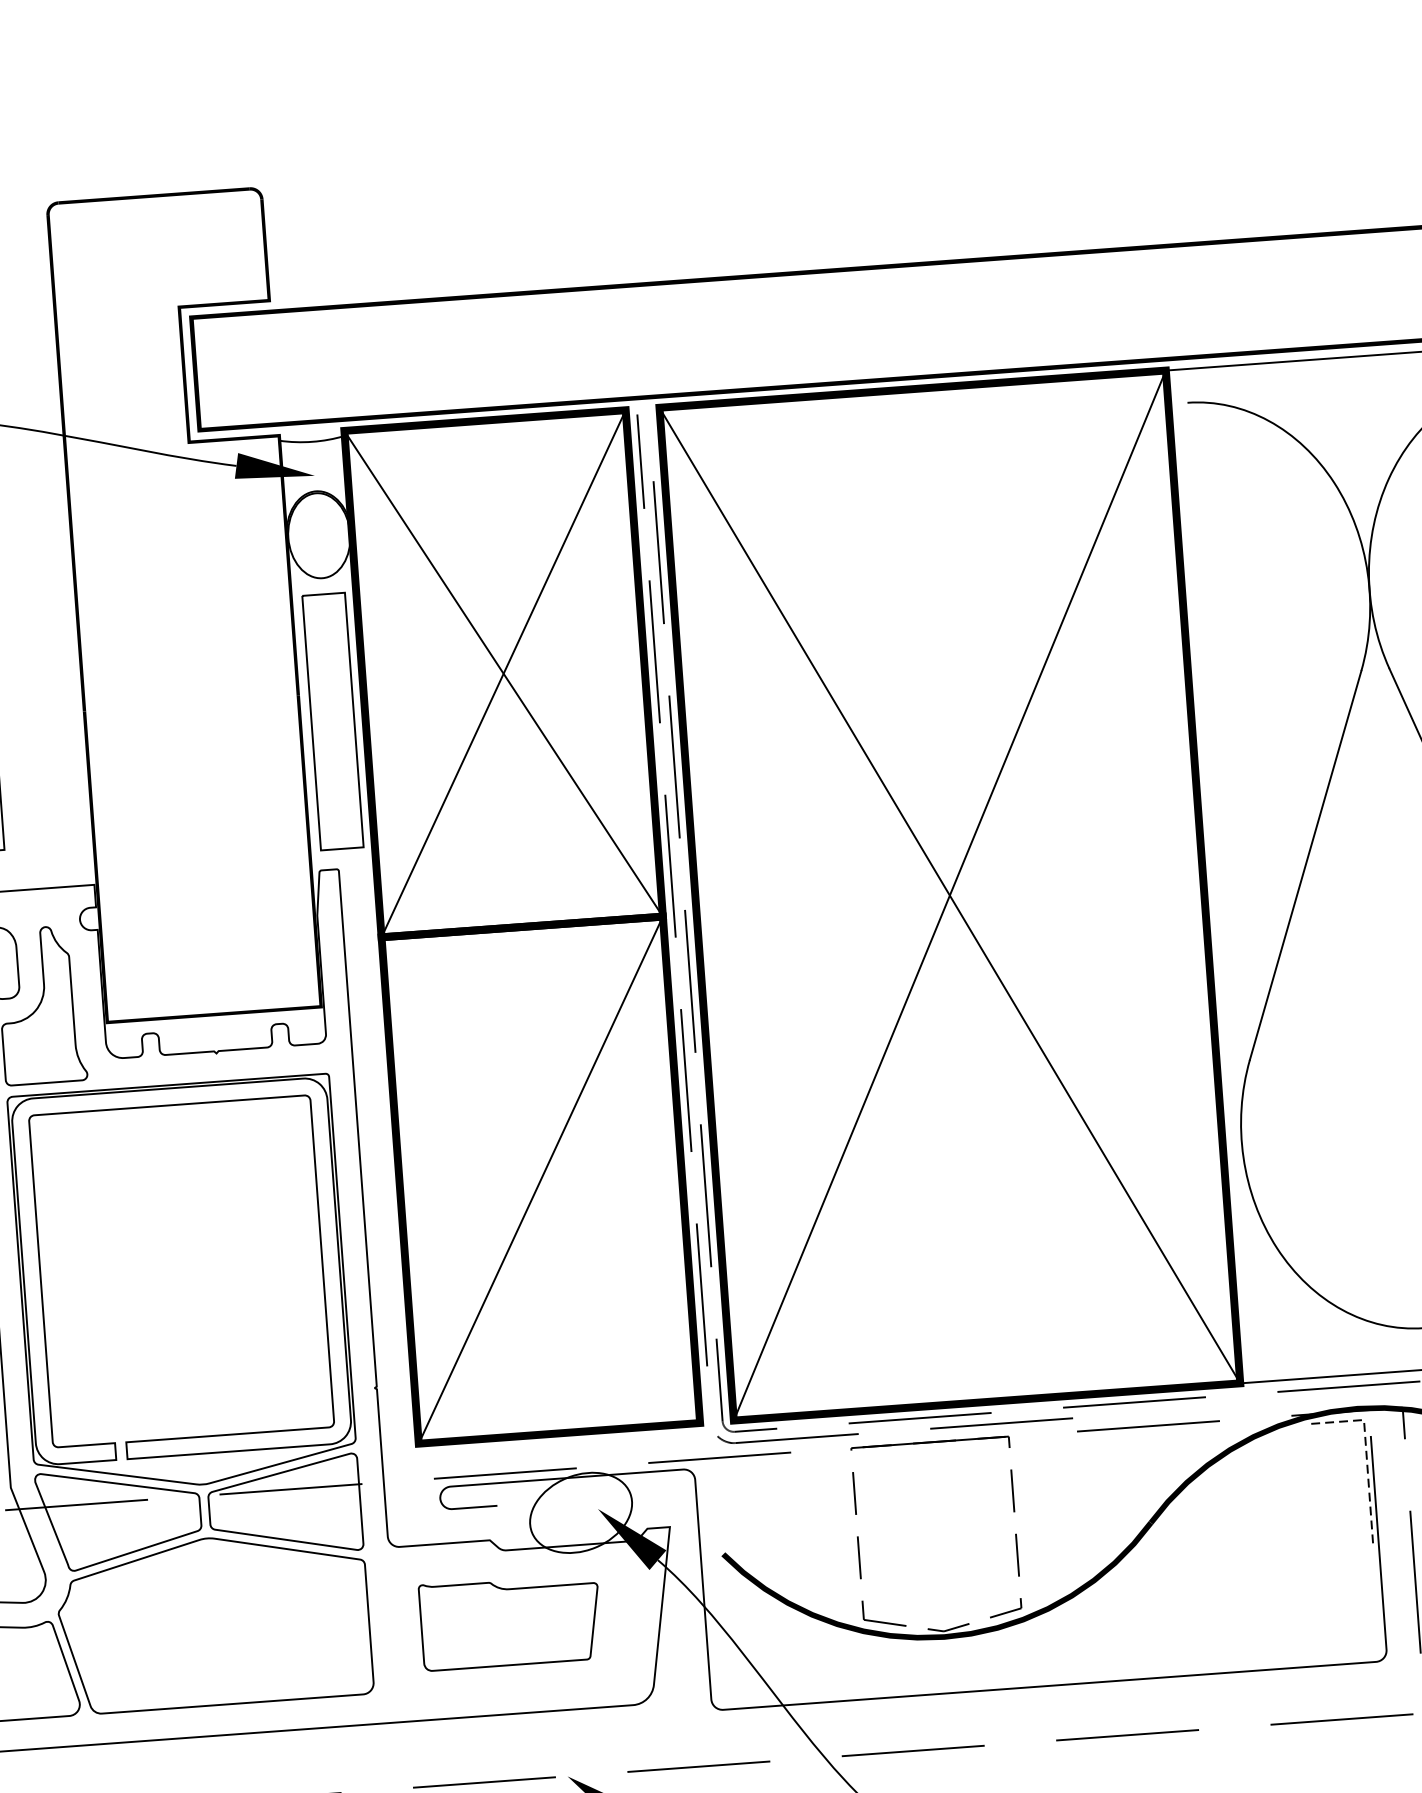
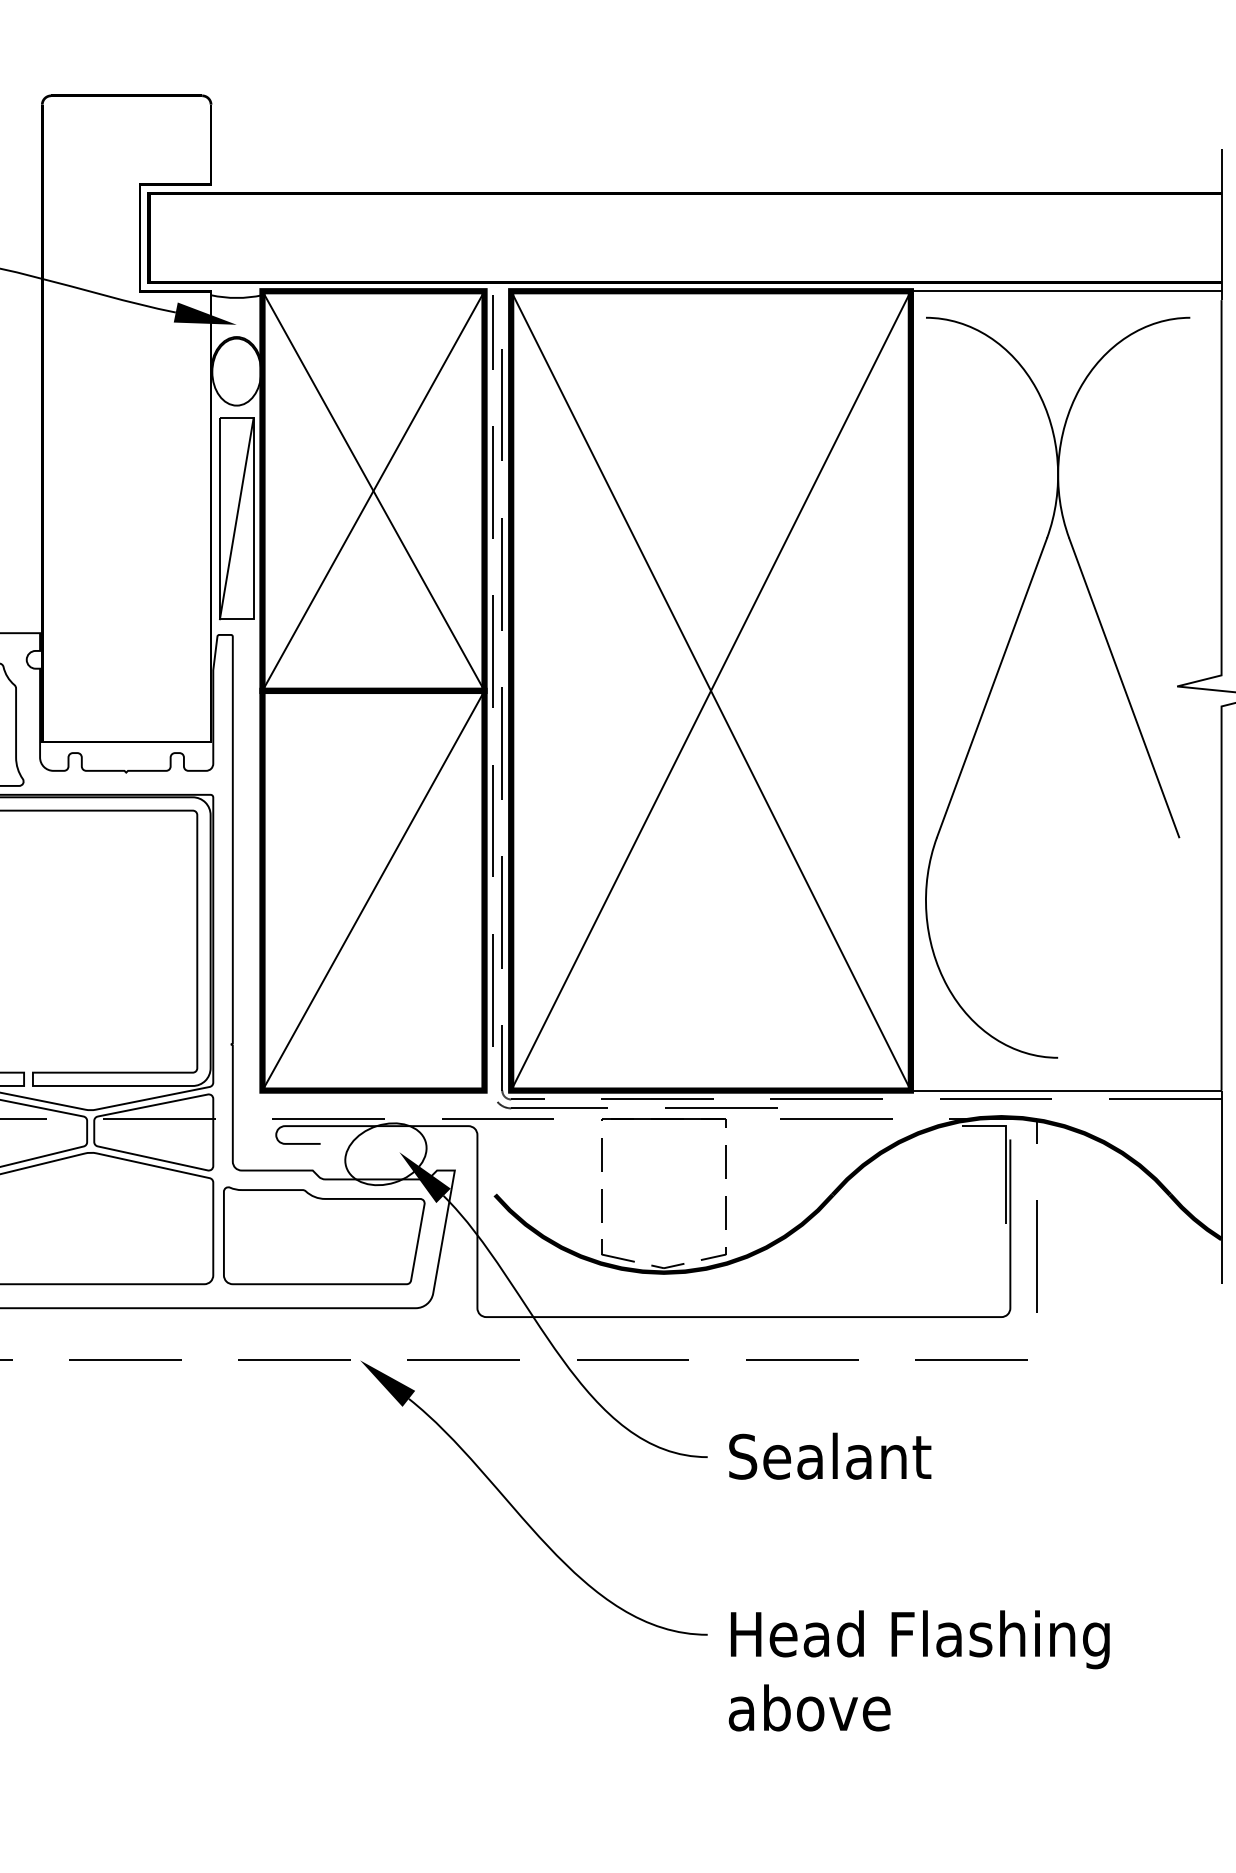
line: (332, 721) -> (236, 518), added
line: (1365, 1452) -> (1005, 1152), dashed -> solid
part: (510, 1621) -> (324, 1235), size x1.43

